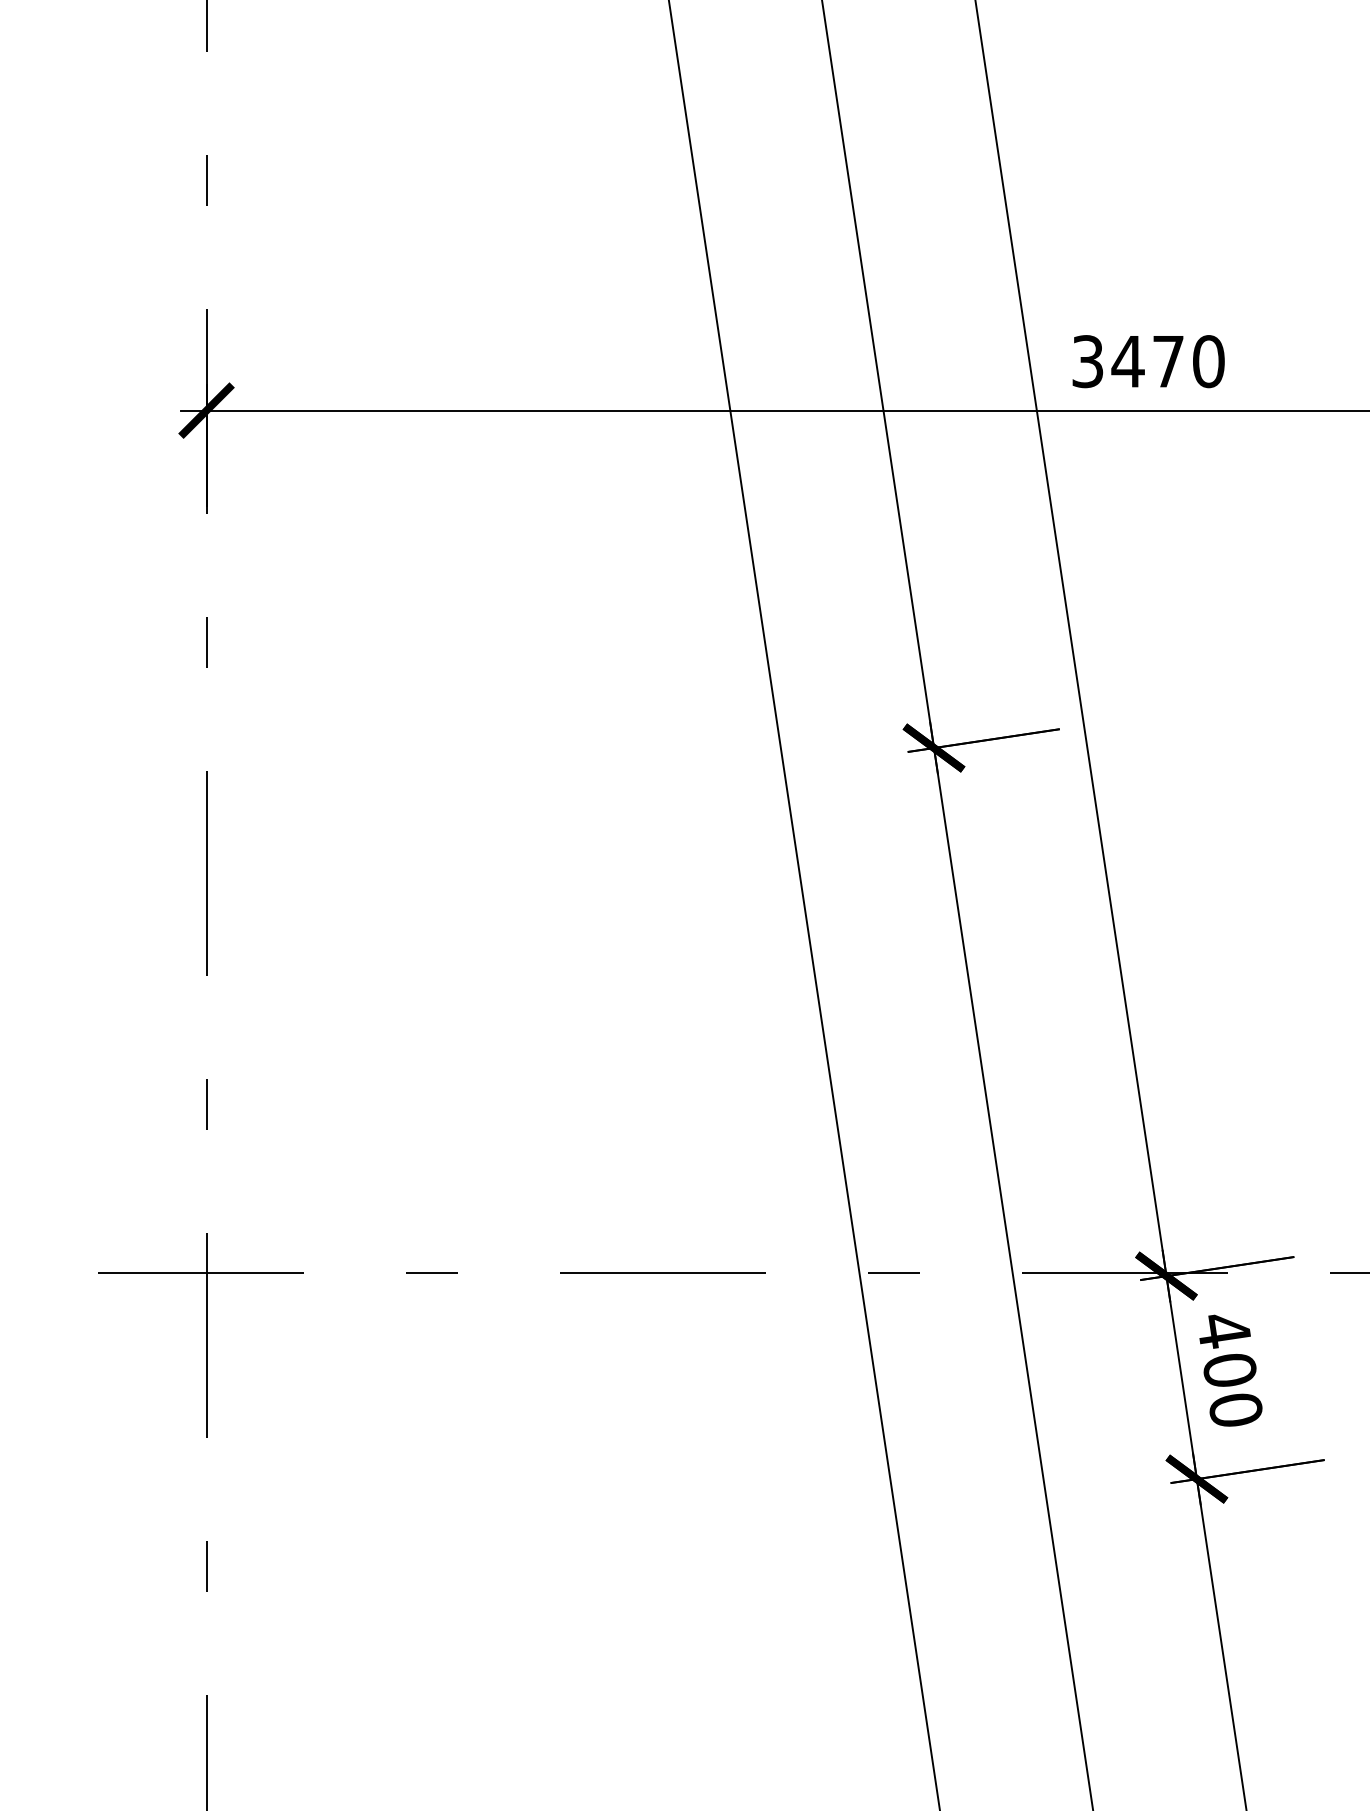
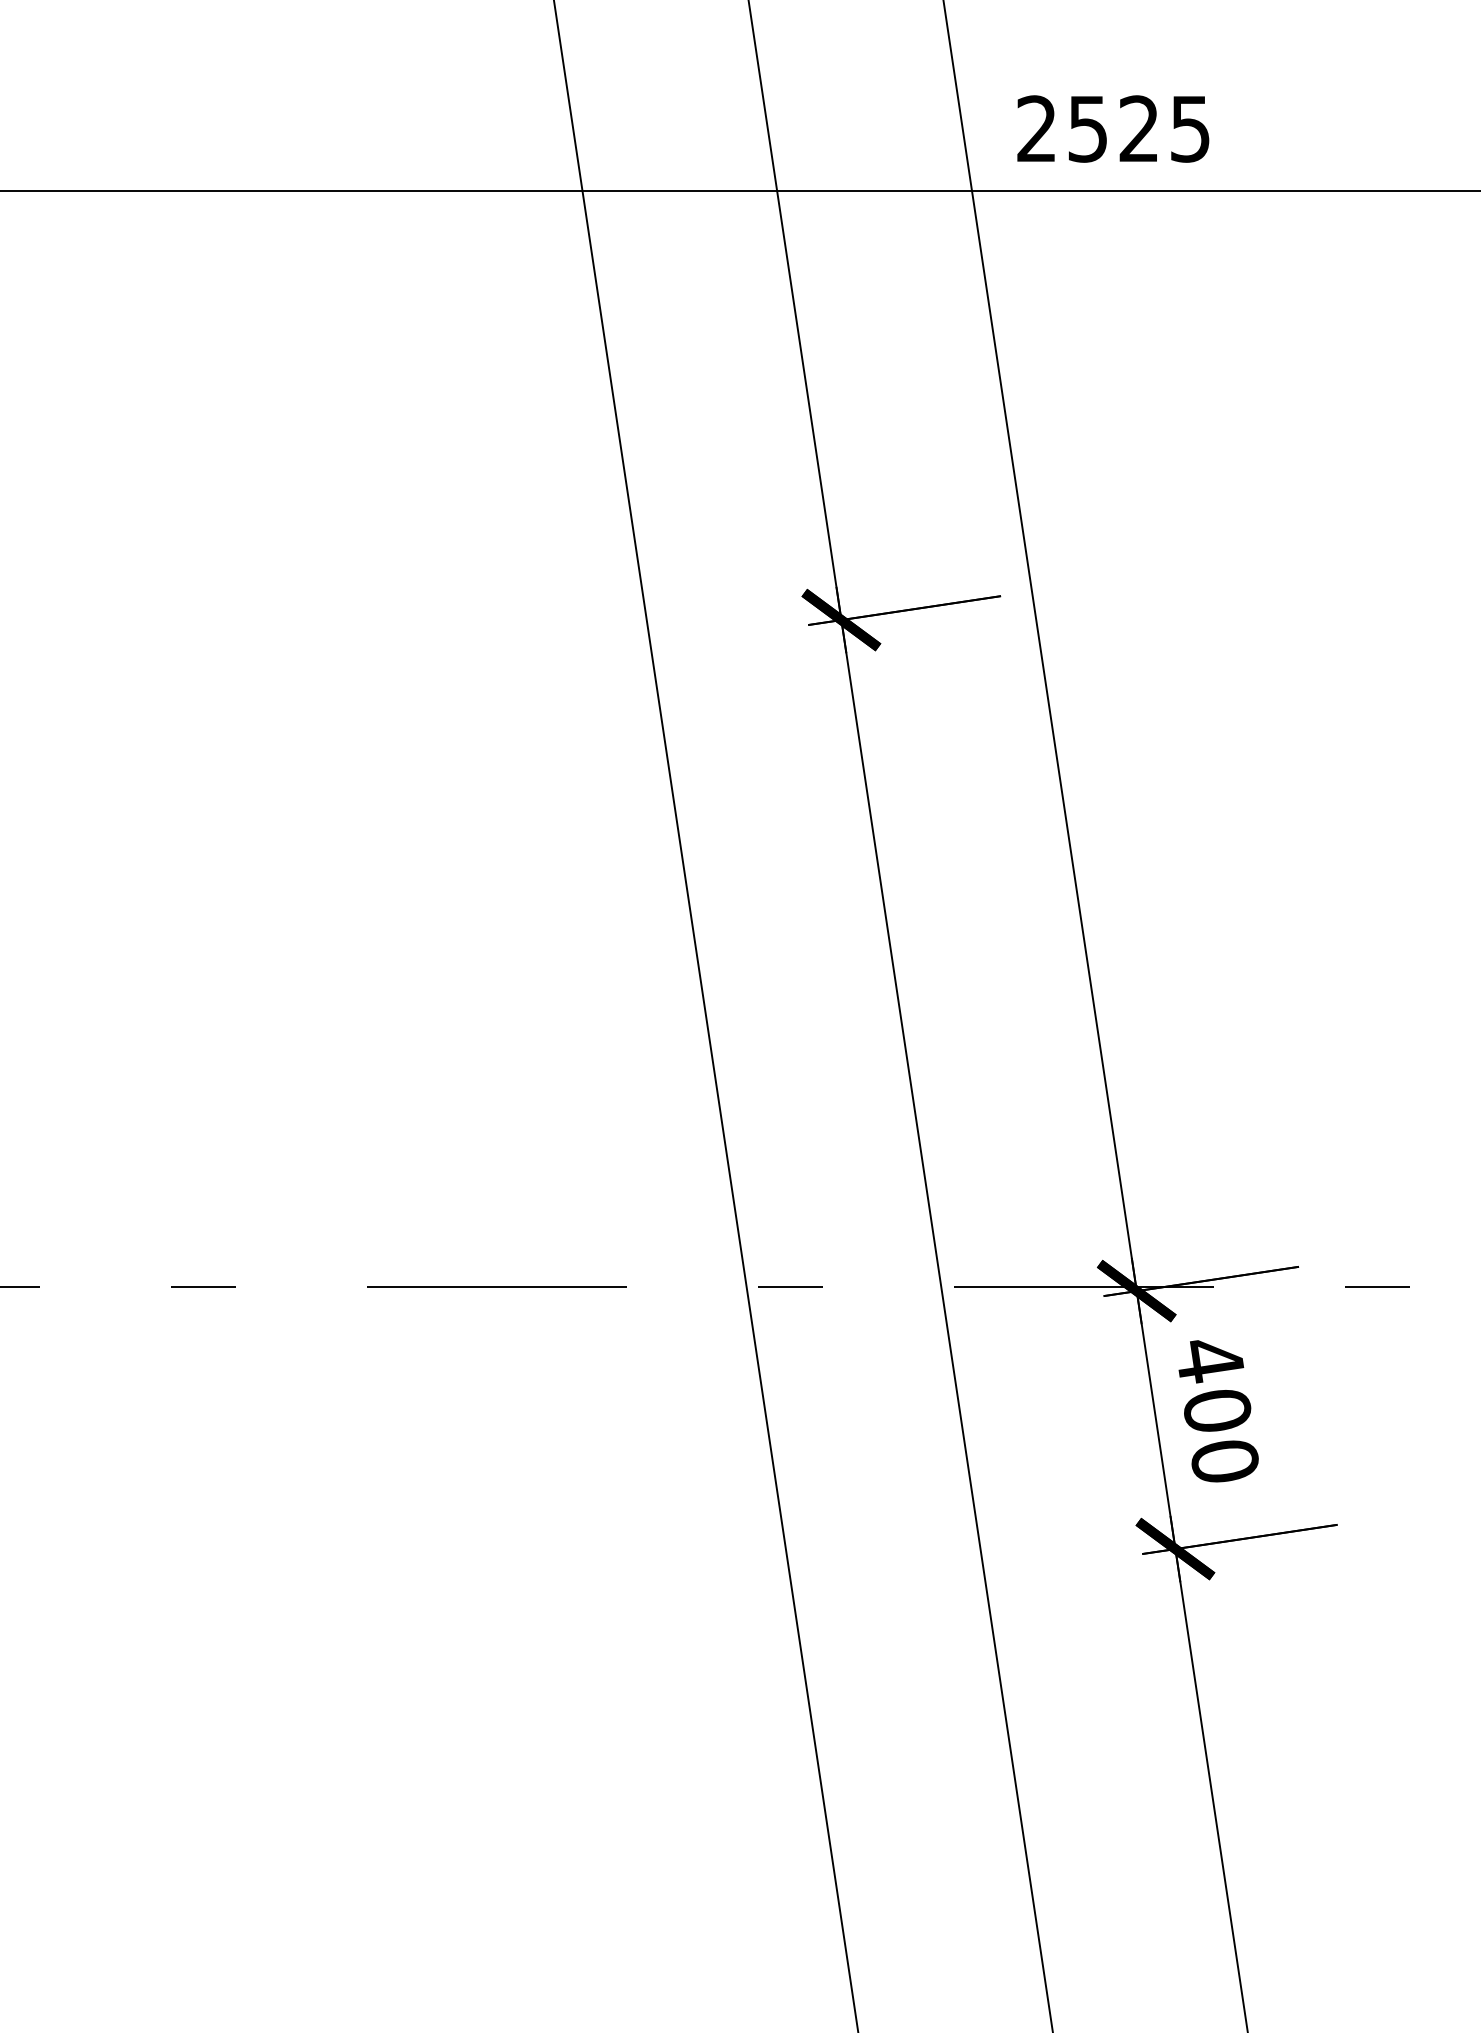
text: (1148, 361) -> (1113, 128), 3470 -> 2525

